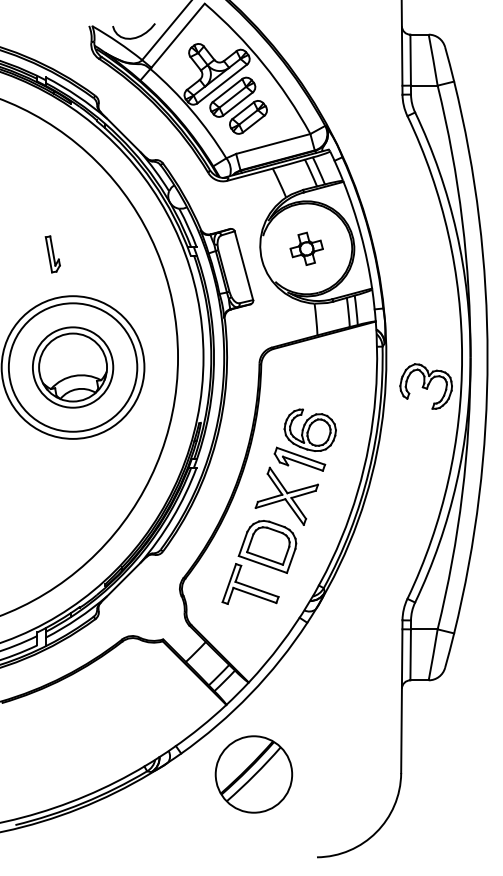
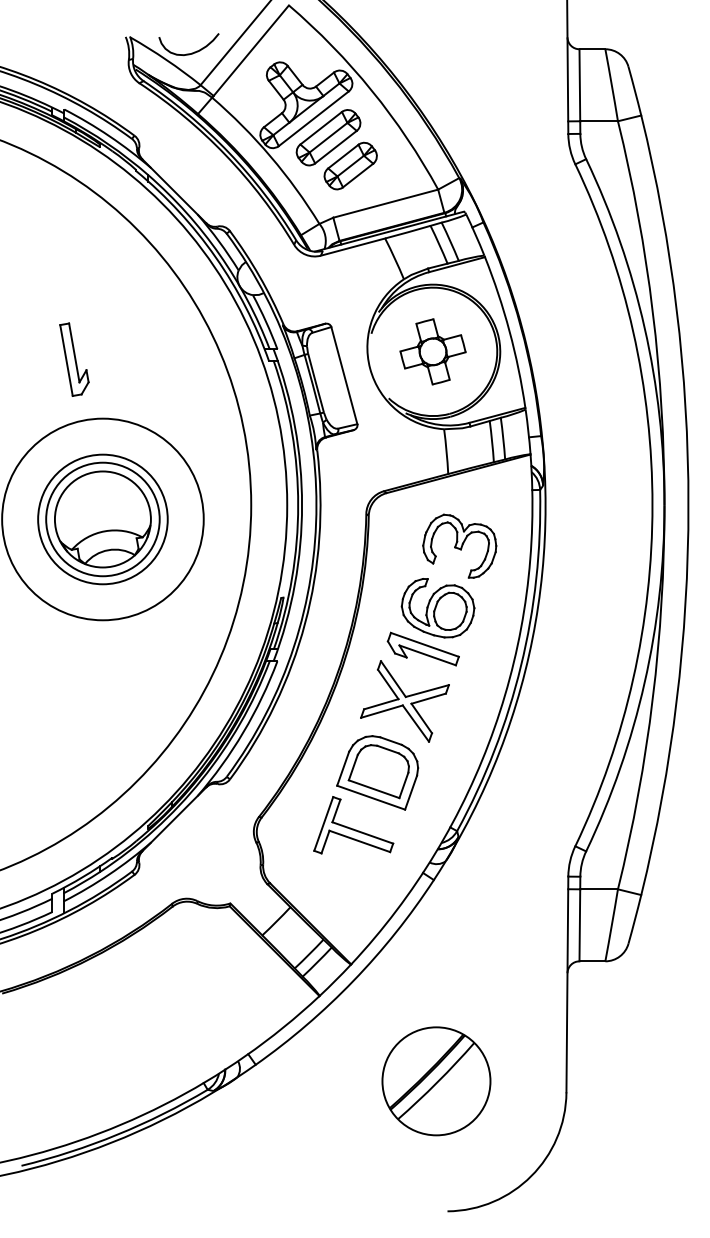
part: (306, 248) -> (432, 351), size x1.43
part: (52, 254) -> (74, 359), size x1.43
circle: (72, 367) -> (102, 519), size x0.71
part: (425, 385) -> (459, 545), moved
part: (253, 774) -> (436, 1081), moved

